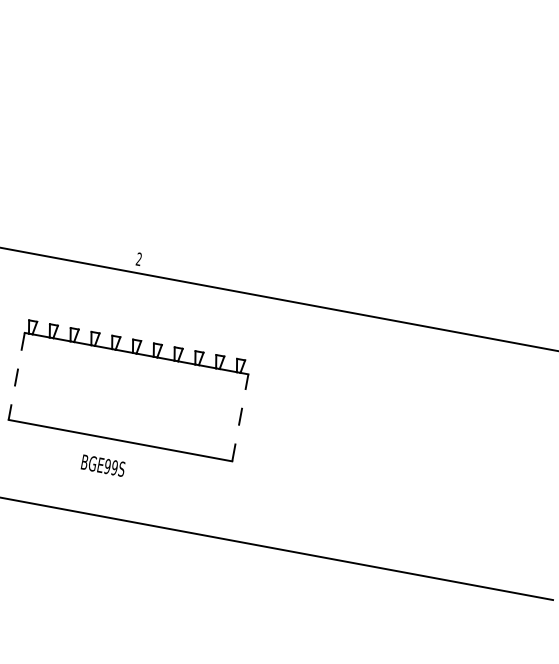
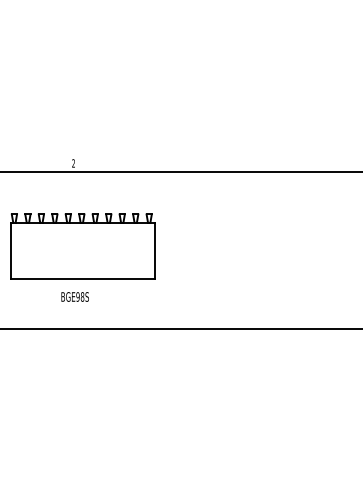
line: (16, 377) -> (10, 251), dashed -> solid
line: (240, 417) -> (155, 250), dashed -> solid
text: (114, 467) -> (82, 296), BGE99S -> BGE98S

